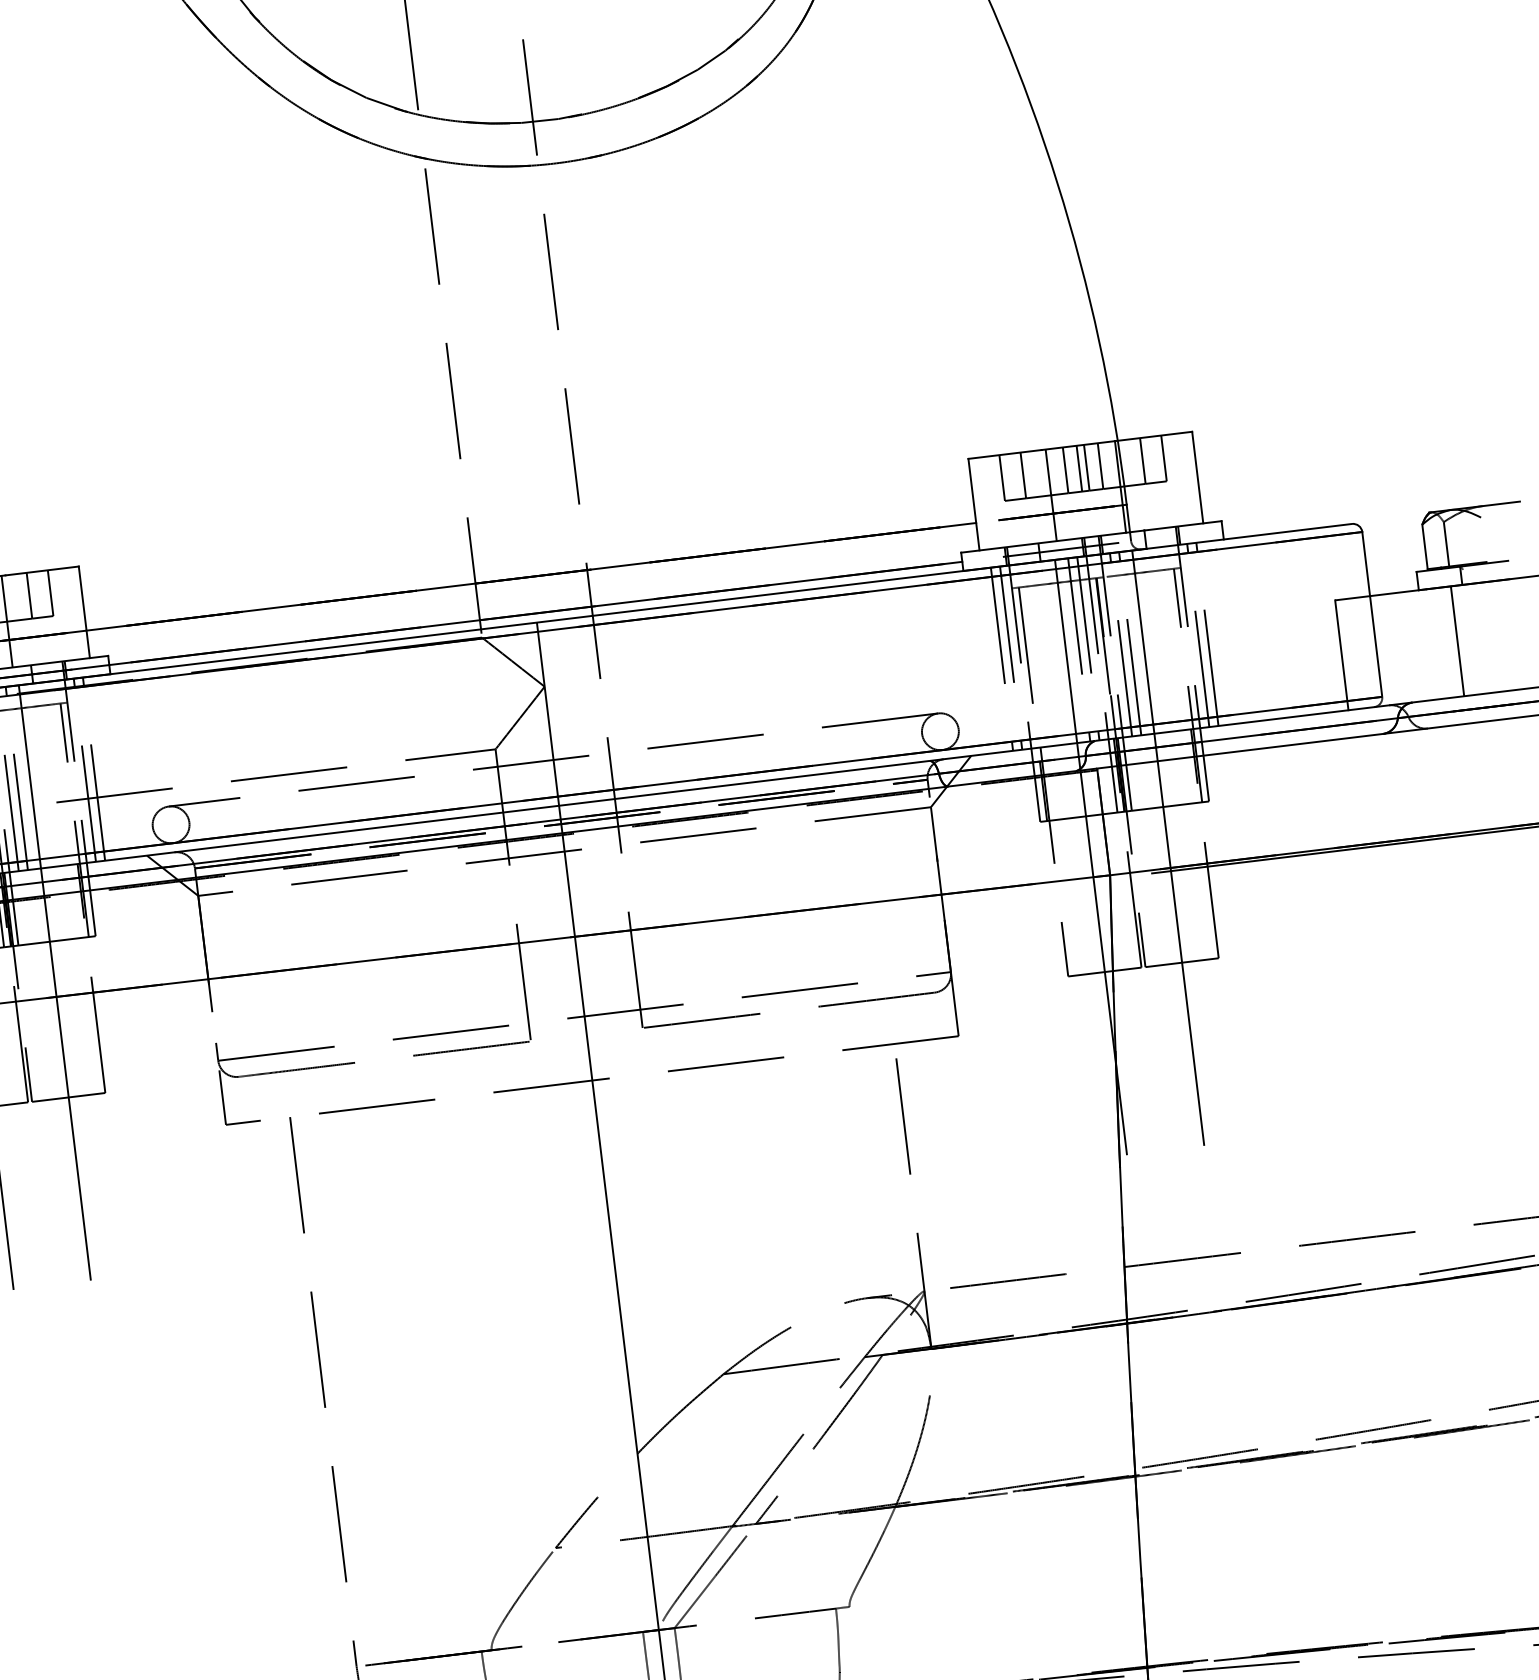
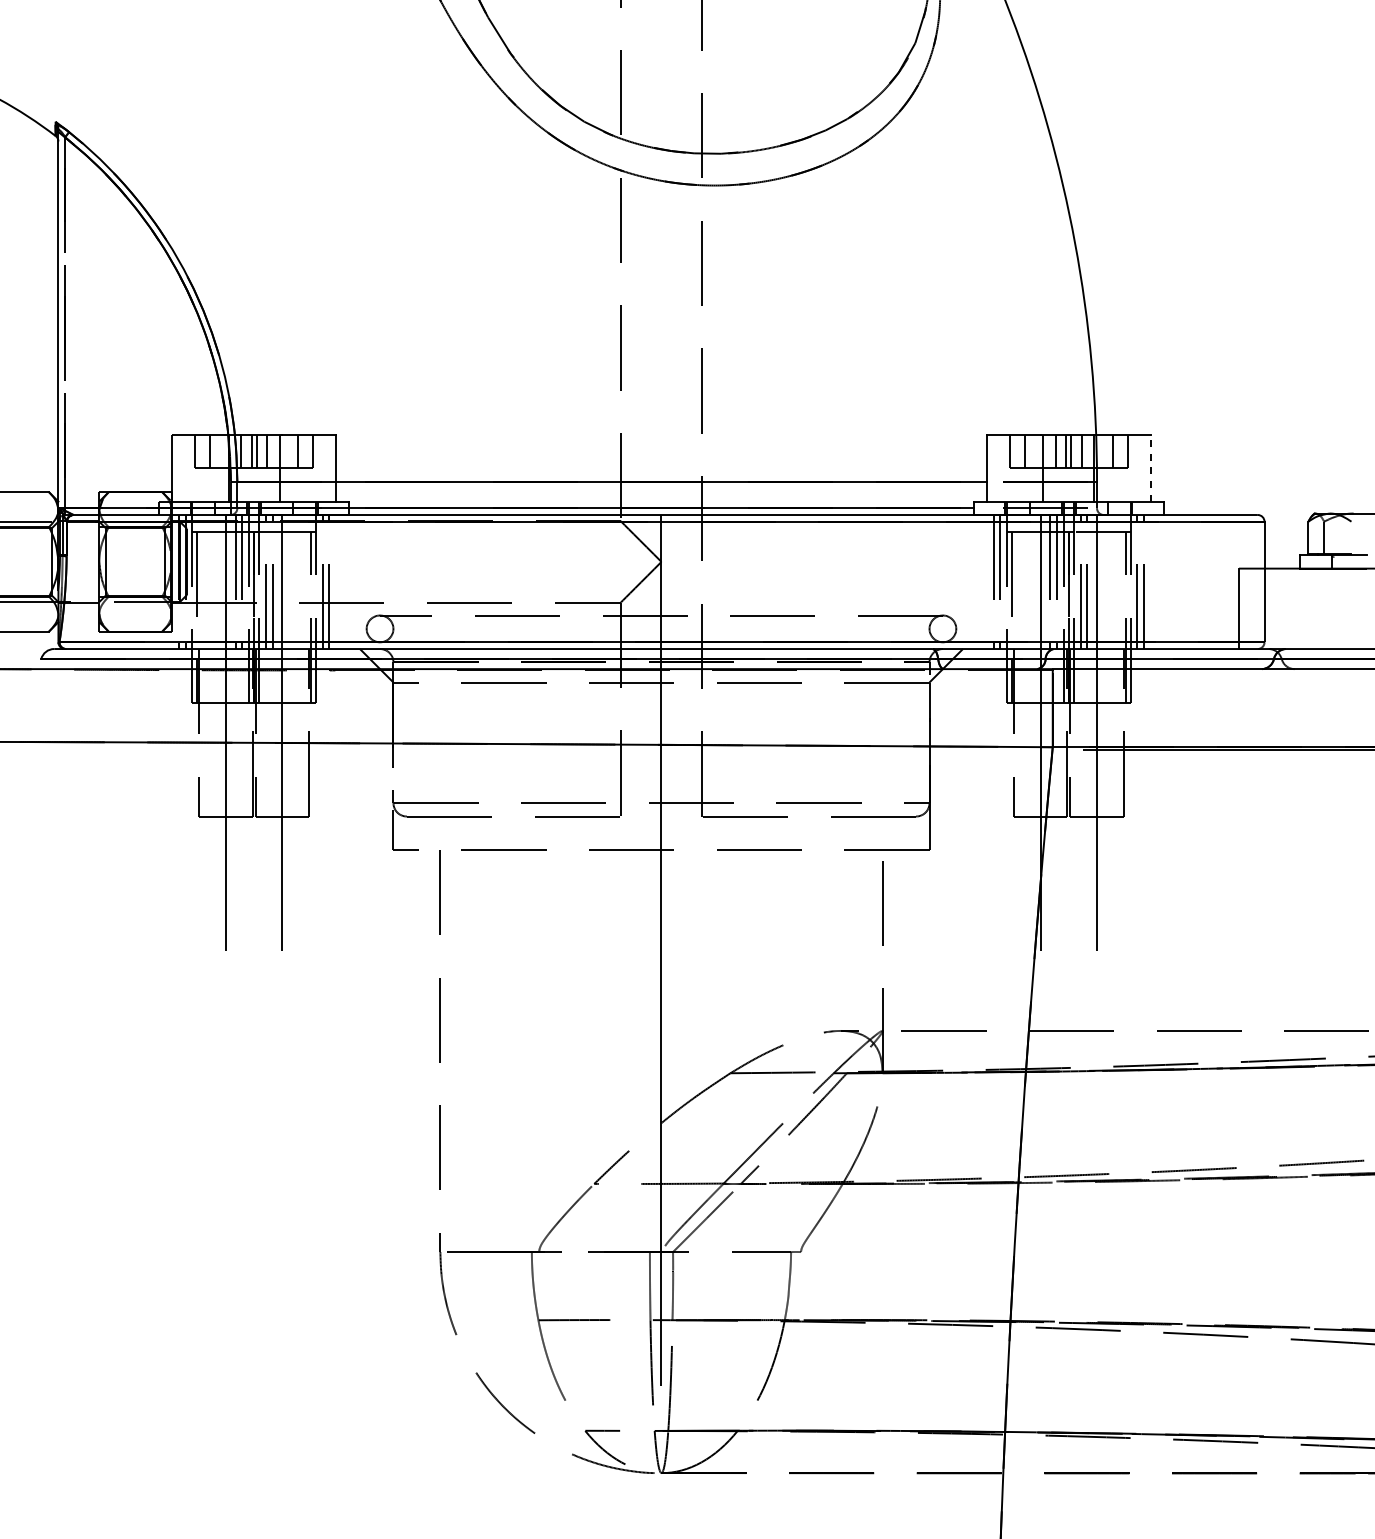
line: (1197, 478) -> (1150, 468), solid -> dashed
line: (1457, 640) -> (1323, 608), removed

